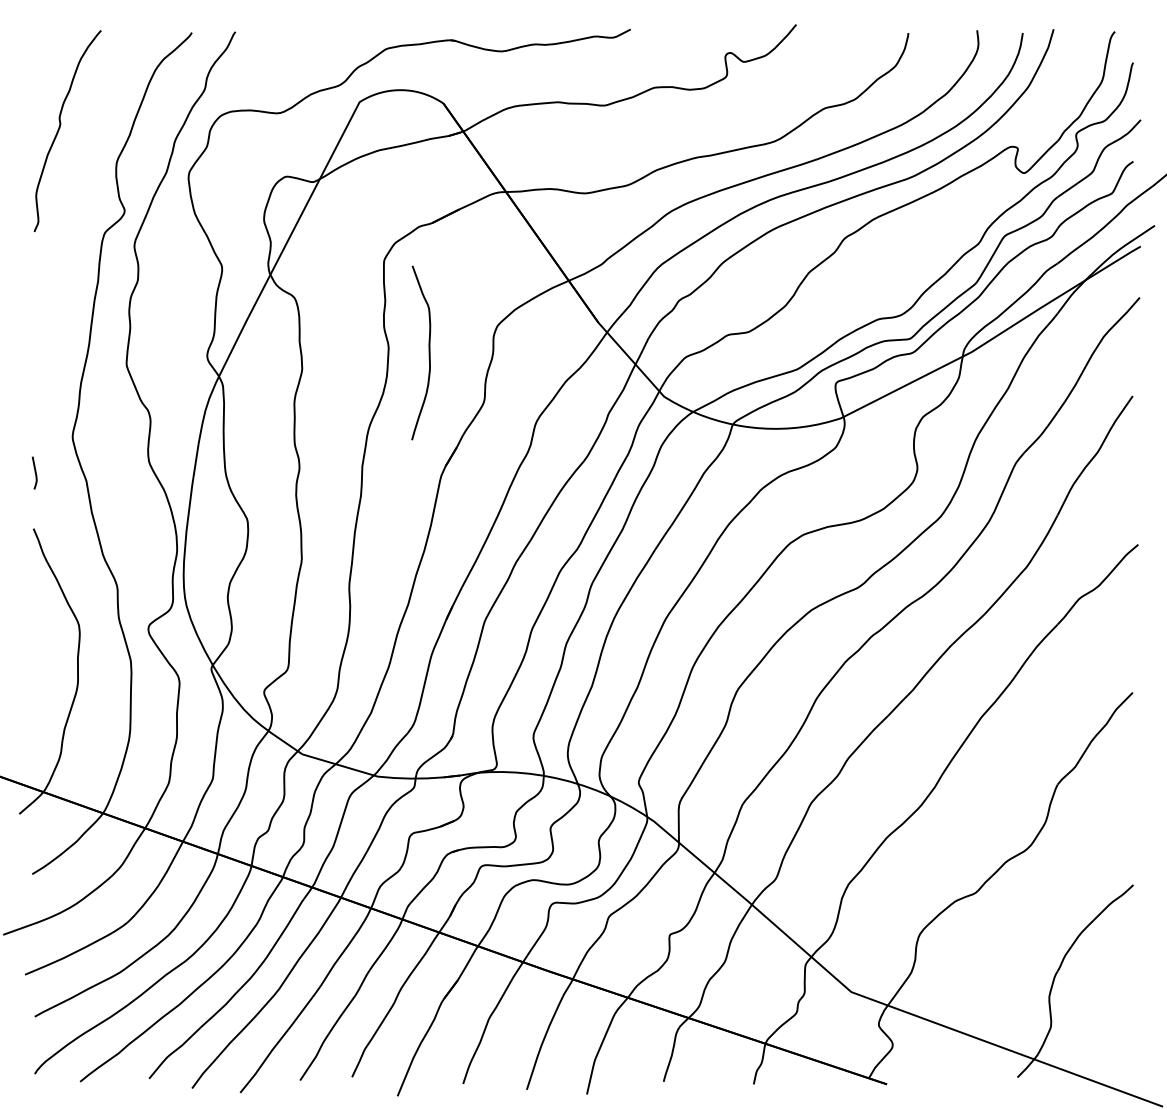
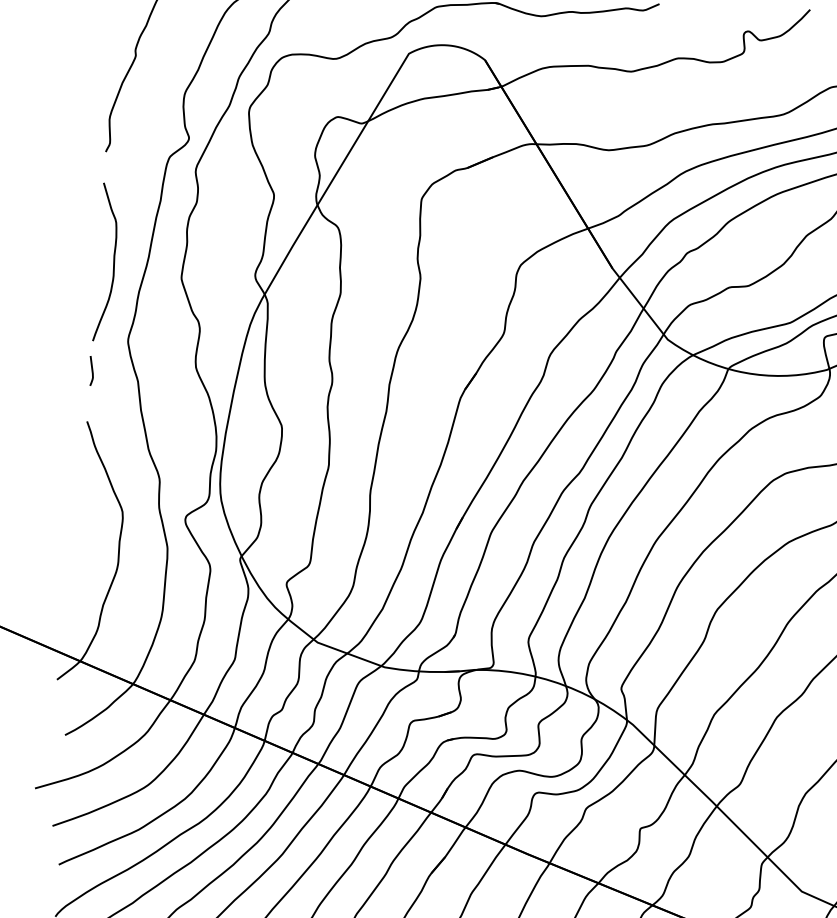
curve: (428, 352) -> (113, 262), moved

